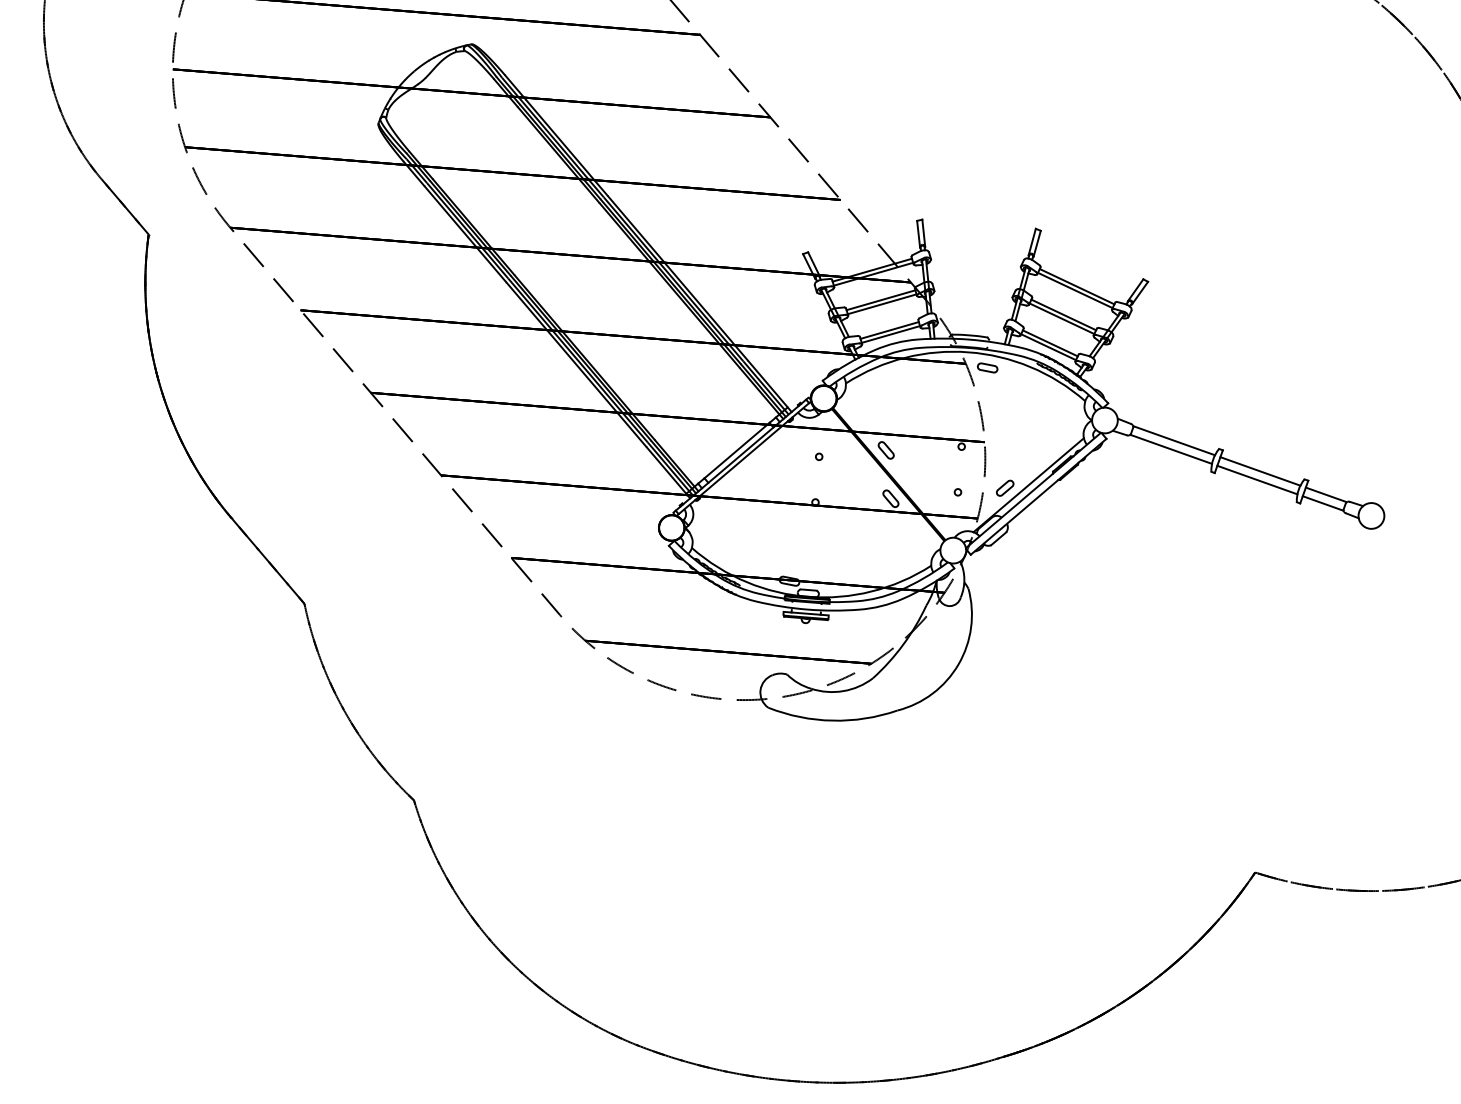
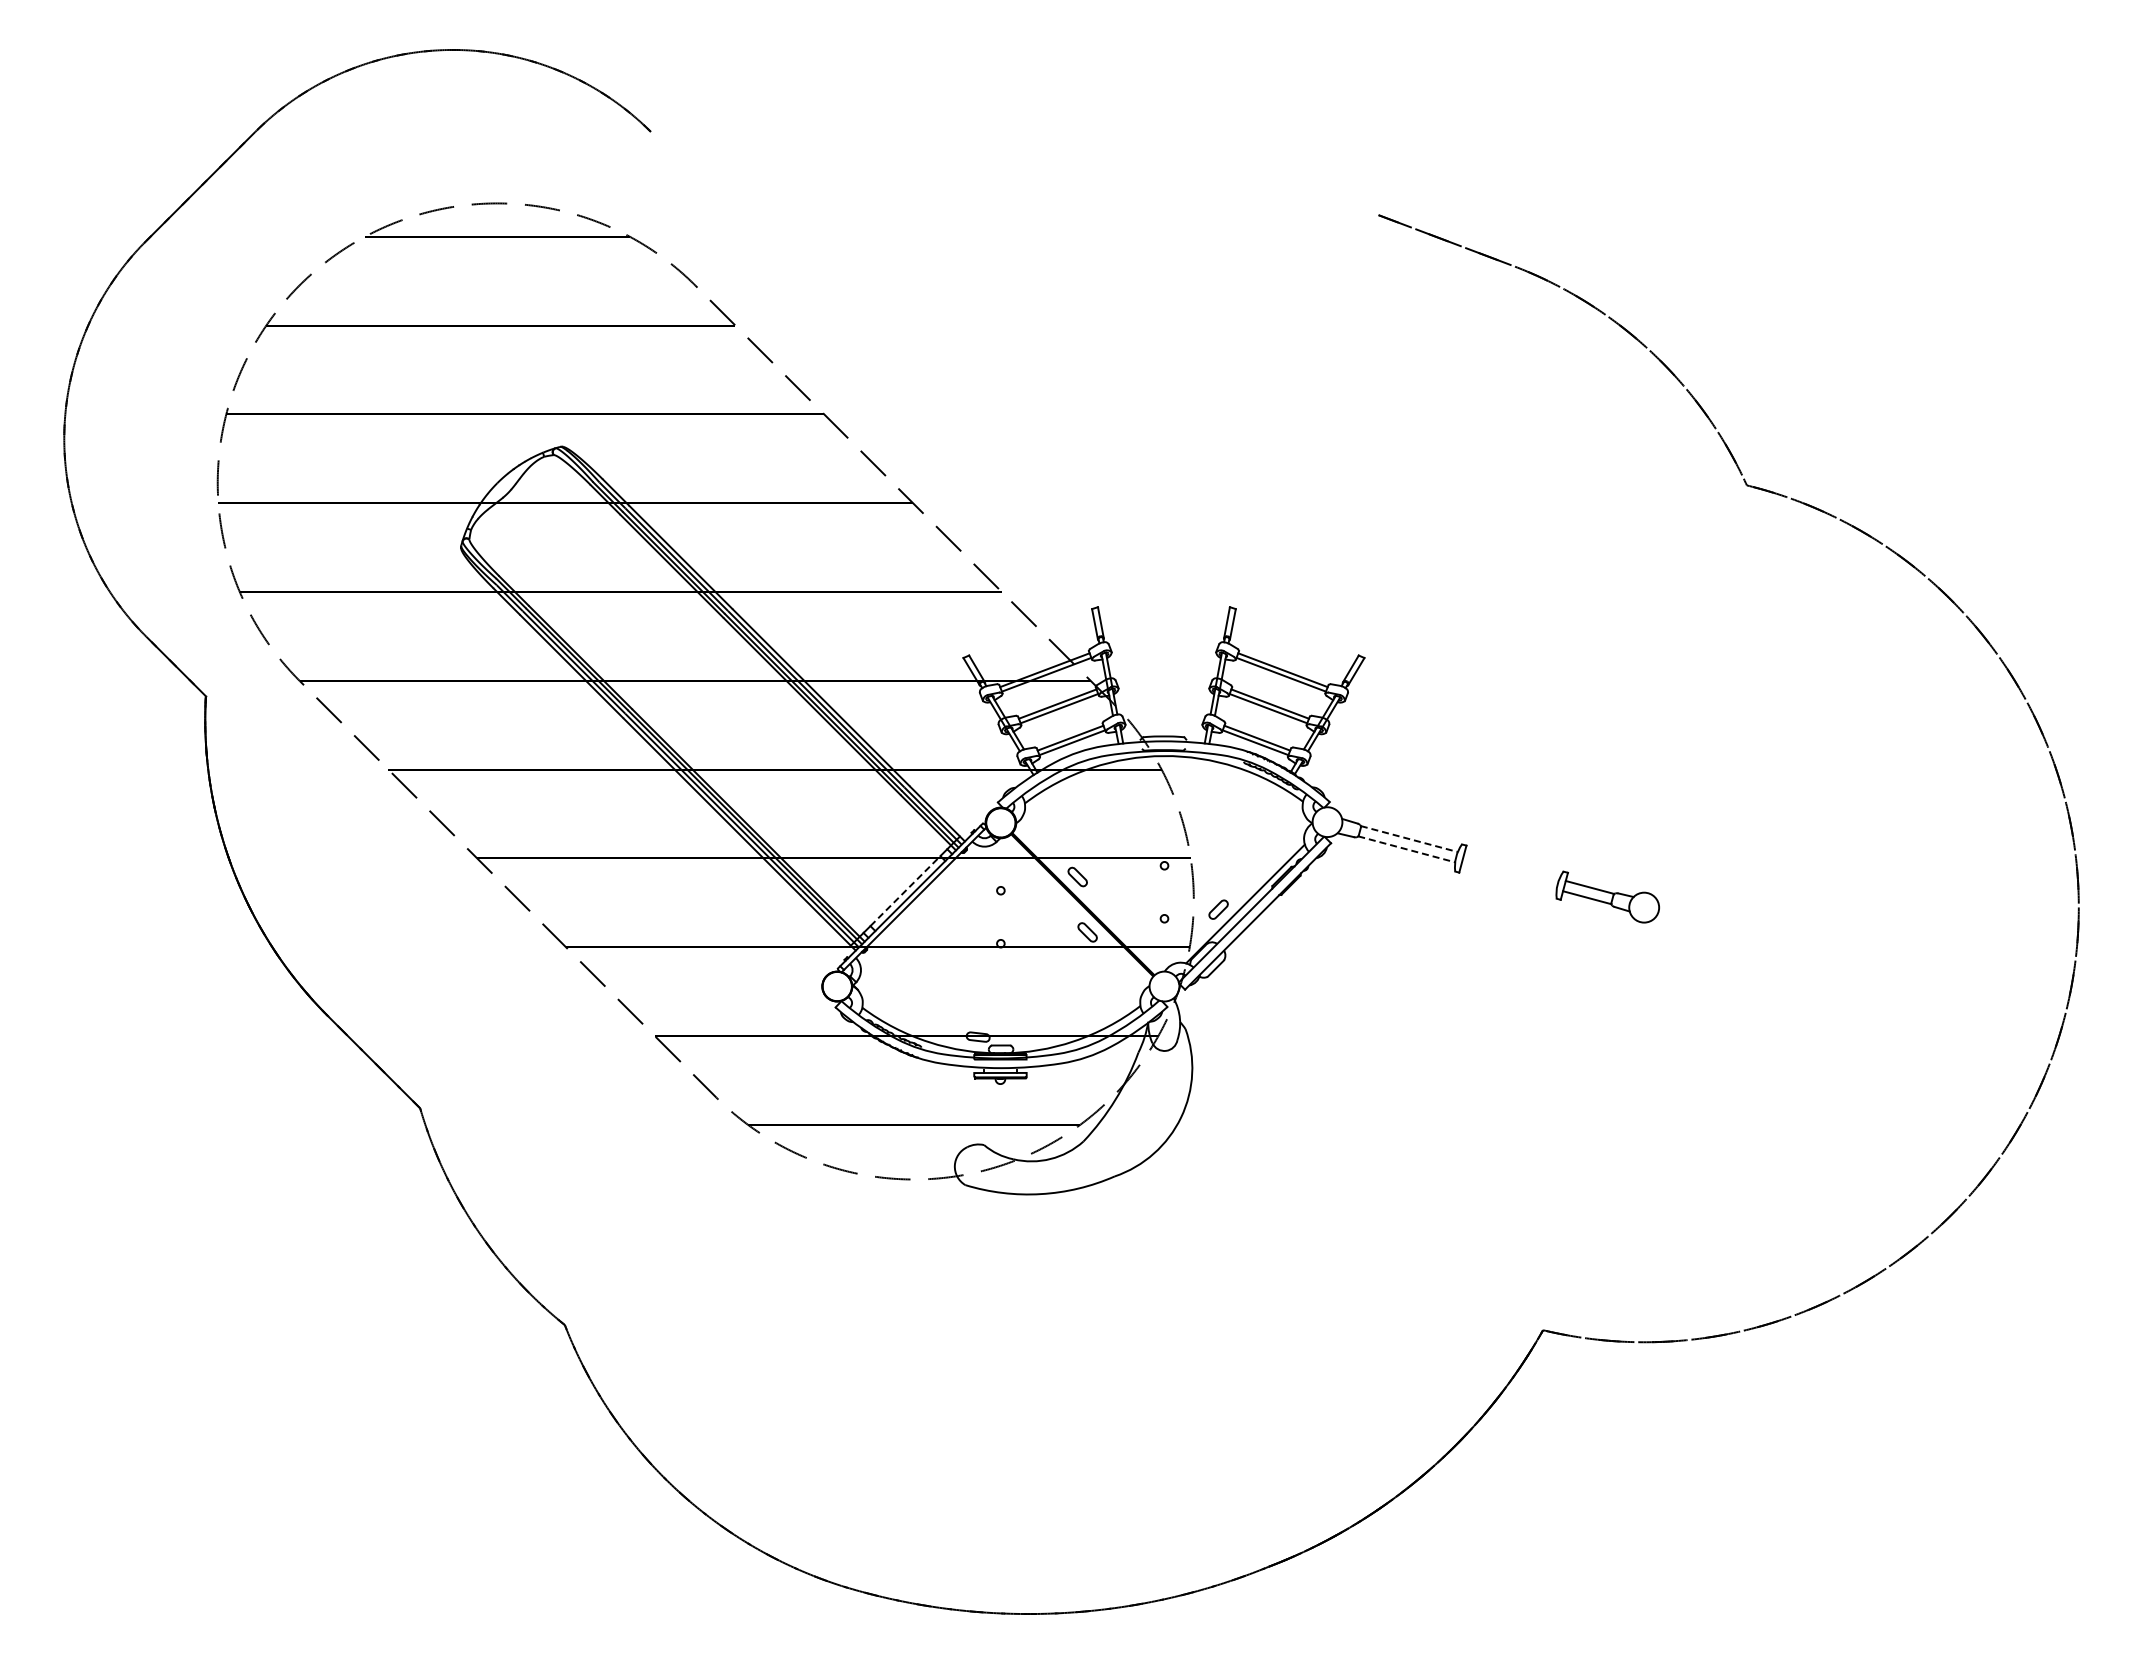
part: (987, 367) -> (1186, 771), removed
line: (1174, 441) -> (1409, 839), solid -> dashed
line: (1171, 449) -> (1407, 849), solid -> dashed
line: (737, 450) -> (905, 890), solid -> dashed
line: (1260, 471) -> (1511, 866), removed
line: (1256, 479) -> (1508, 876), removed

